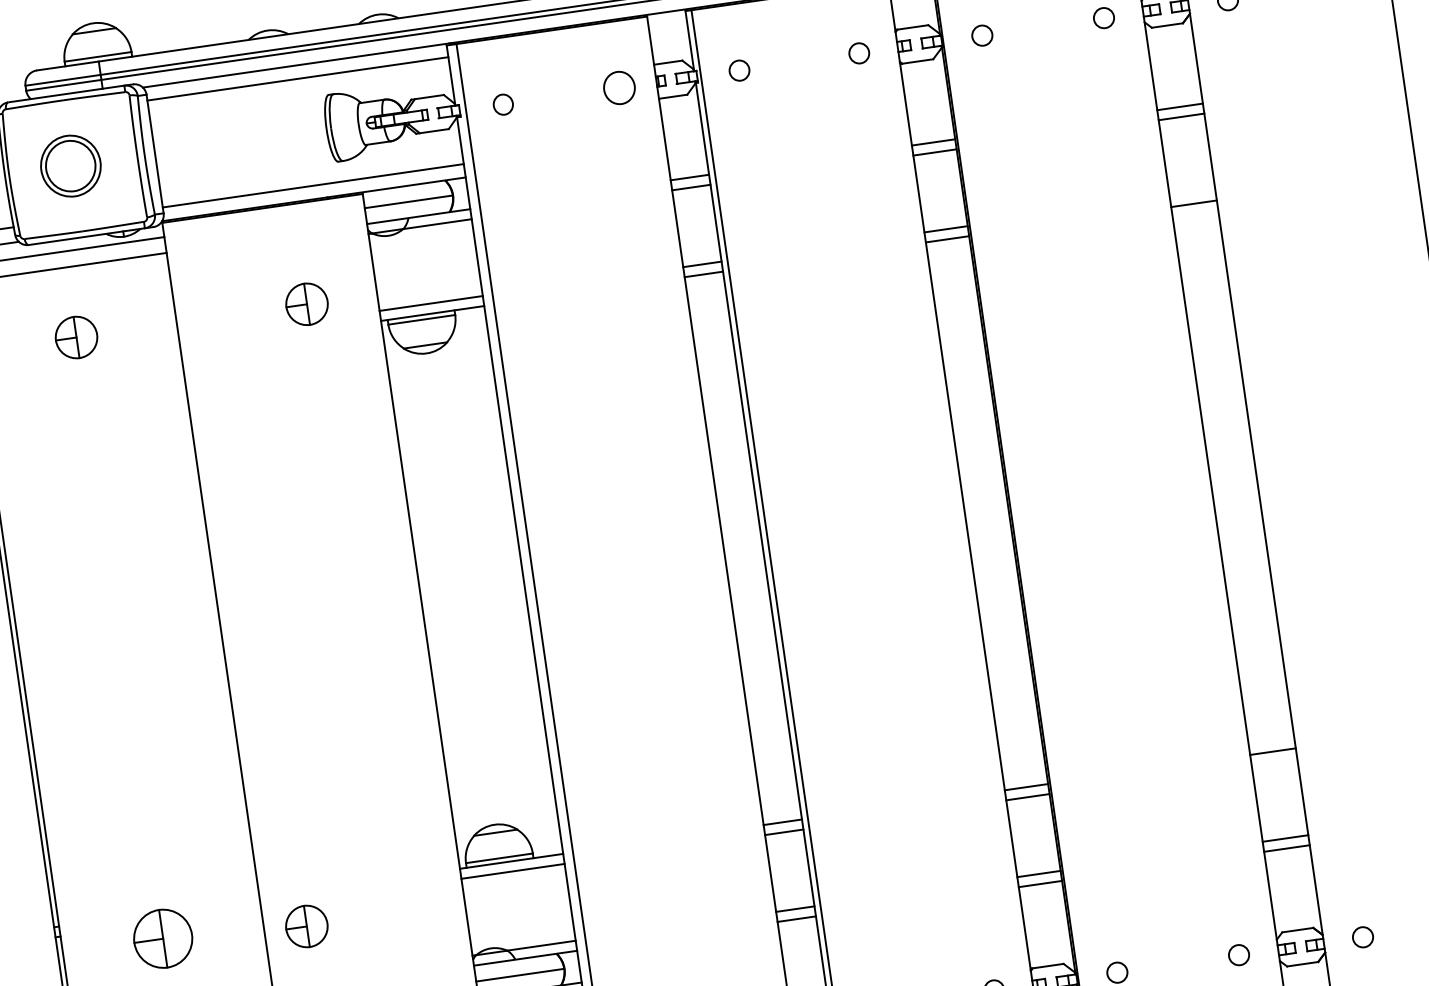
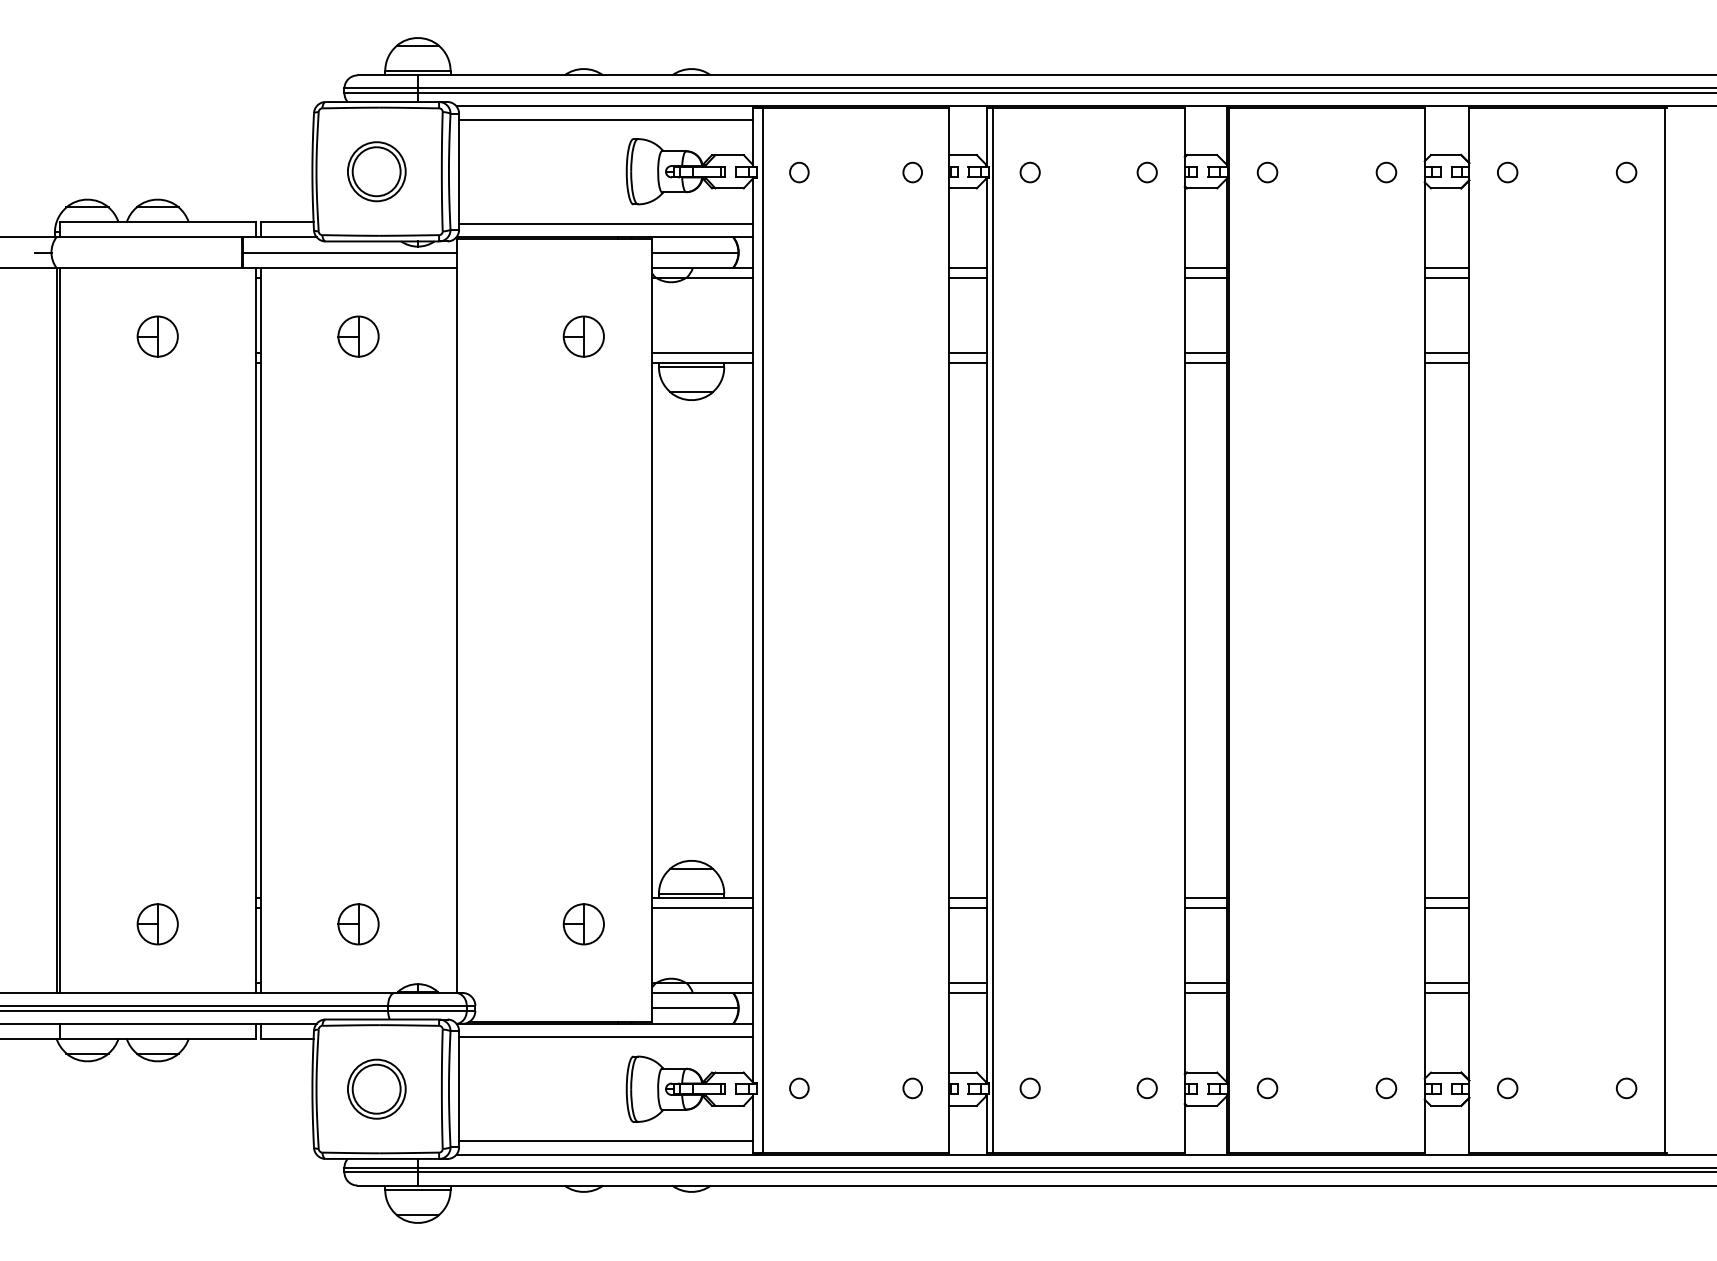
part: (619, 87) -> (912, 172), size x0.62
line: (1191, 193) -> (1446, 352), added
line: (1273, 762) -> (1446, 908), added
part: (306, 926) -> (583, 924), moved
part: (163, 939) -> (358, 924), size x0.71

